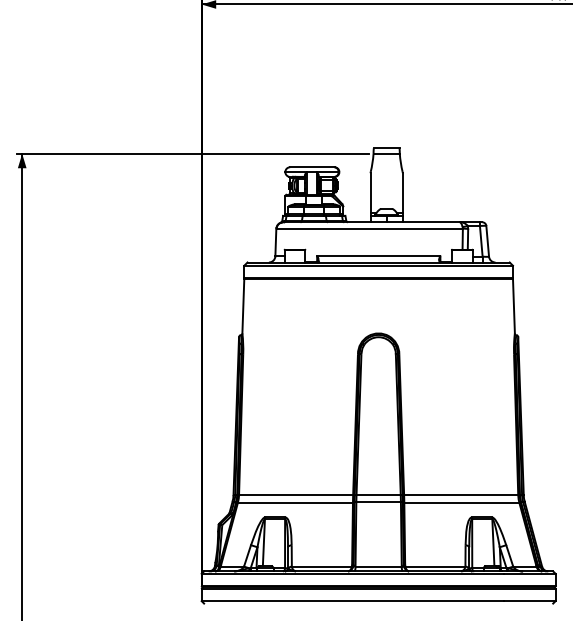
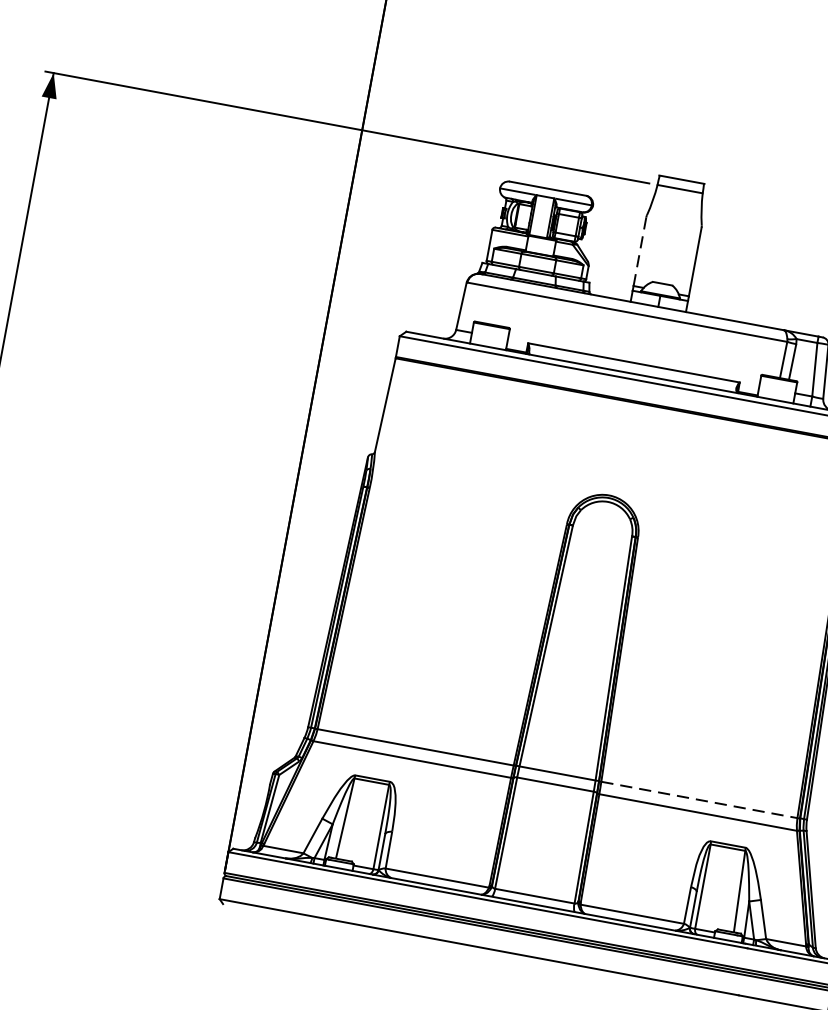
line: (370, 193) -> (639, 252), solid -> dashed
line: (461, 495) -> (699, 800), solid -> dashed

